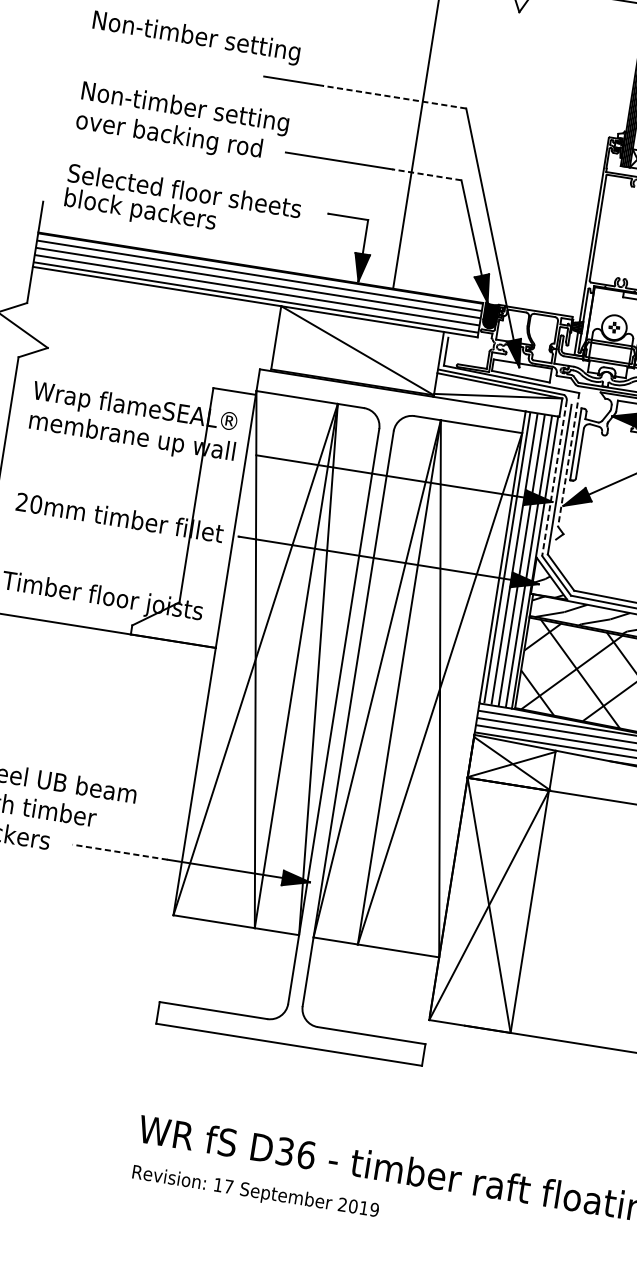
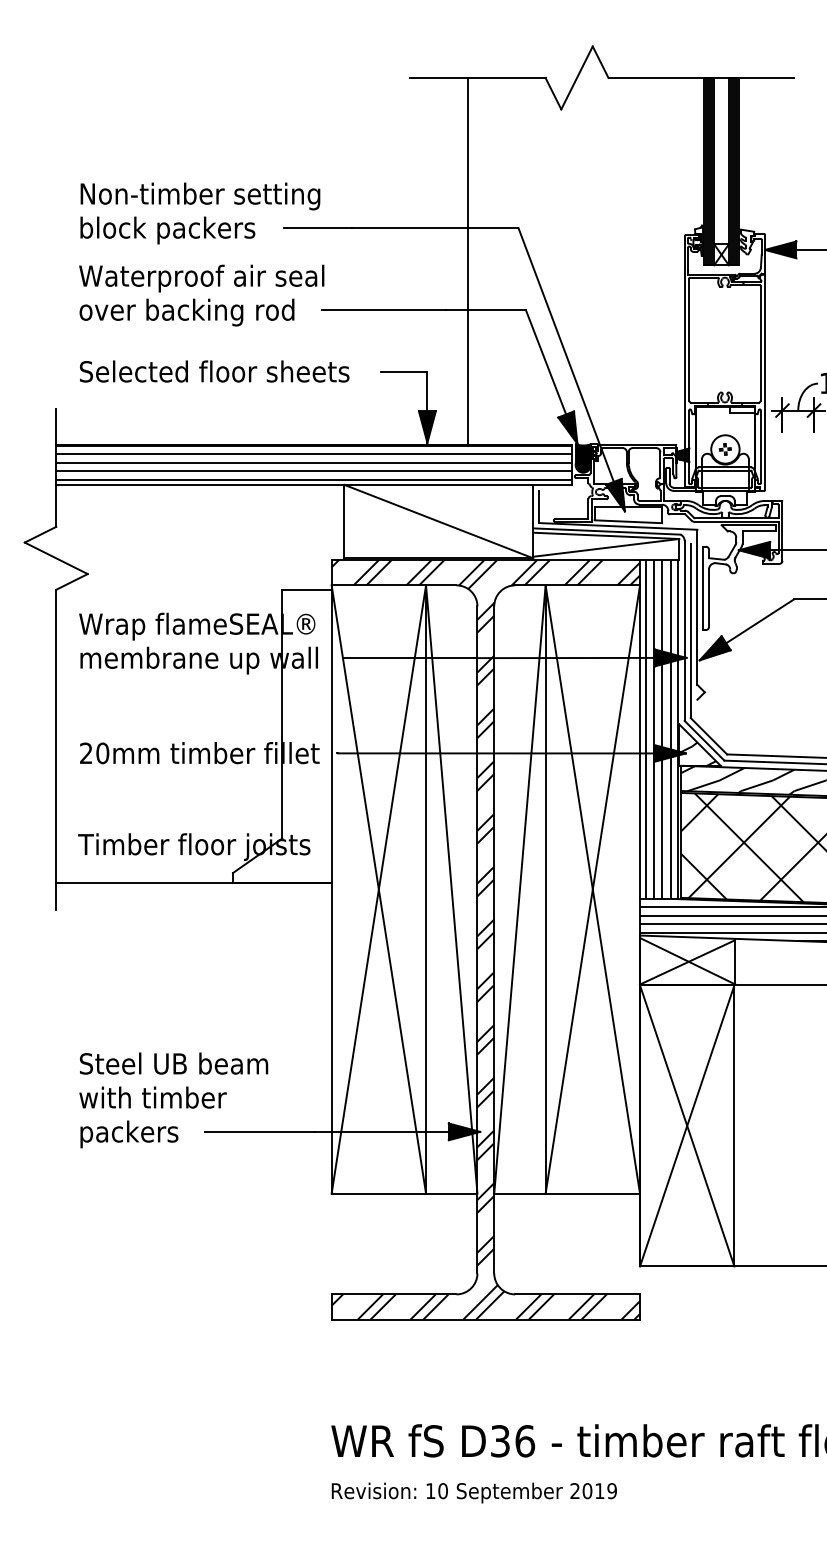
line: (393, 96) -> (434, 227), dashed -> solid
text: (186, 108) -> (201, 278), Non-timber setting -> Waterproof air seal
line: (426, 175) -> (485, 310), dashed -> solid
text: (139, 211) -> (167, 230), moved
line: (568, 460) -> (697, 607), dashed -> solid
line: (554, 478) -> (684, 630), dashed -> solid
hatch: (340, 717) -> (485, 939), added
line: (119, 851) -> (259, 1131), dashed -> solid
text: (228, 1187) -> (442, 1491), 17 -> 10

